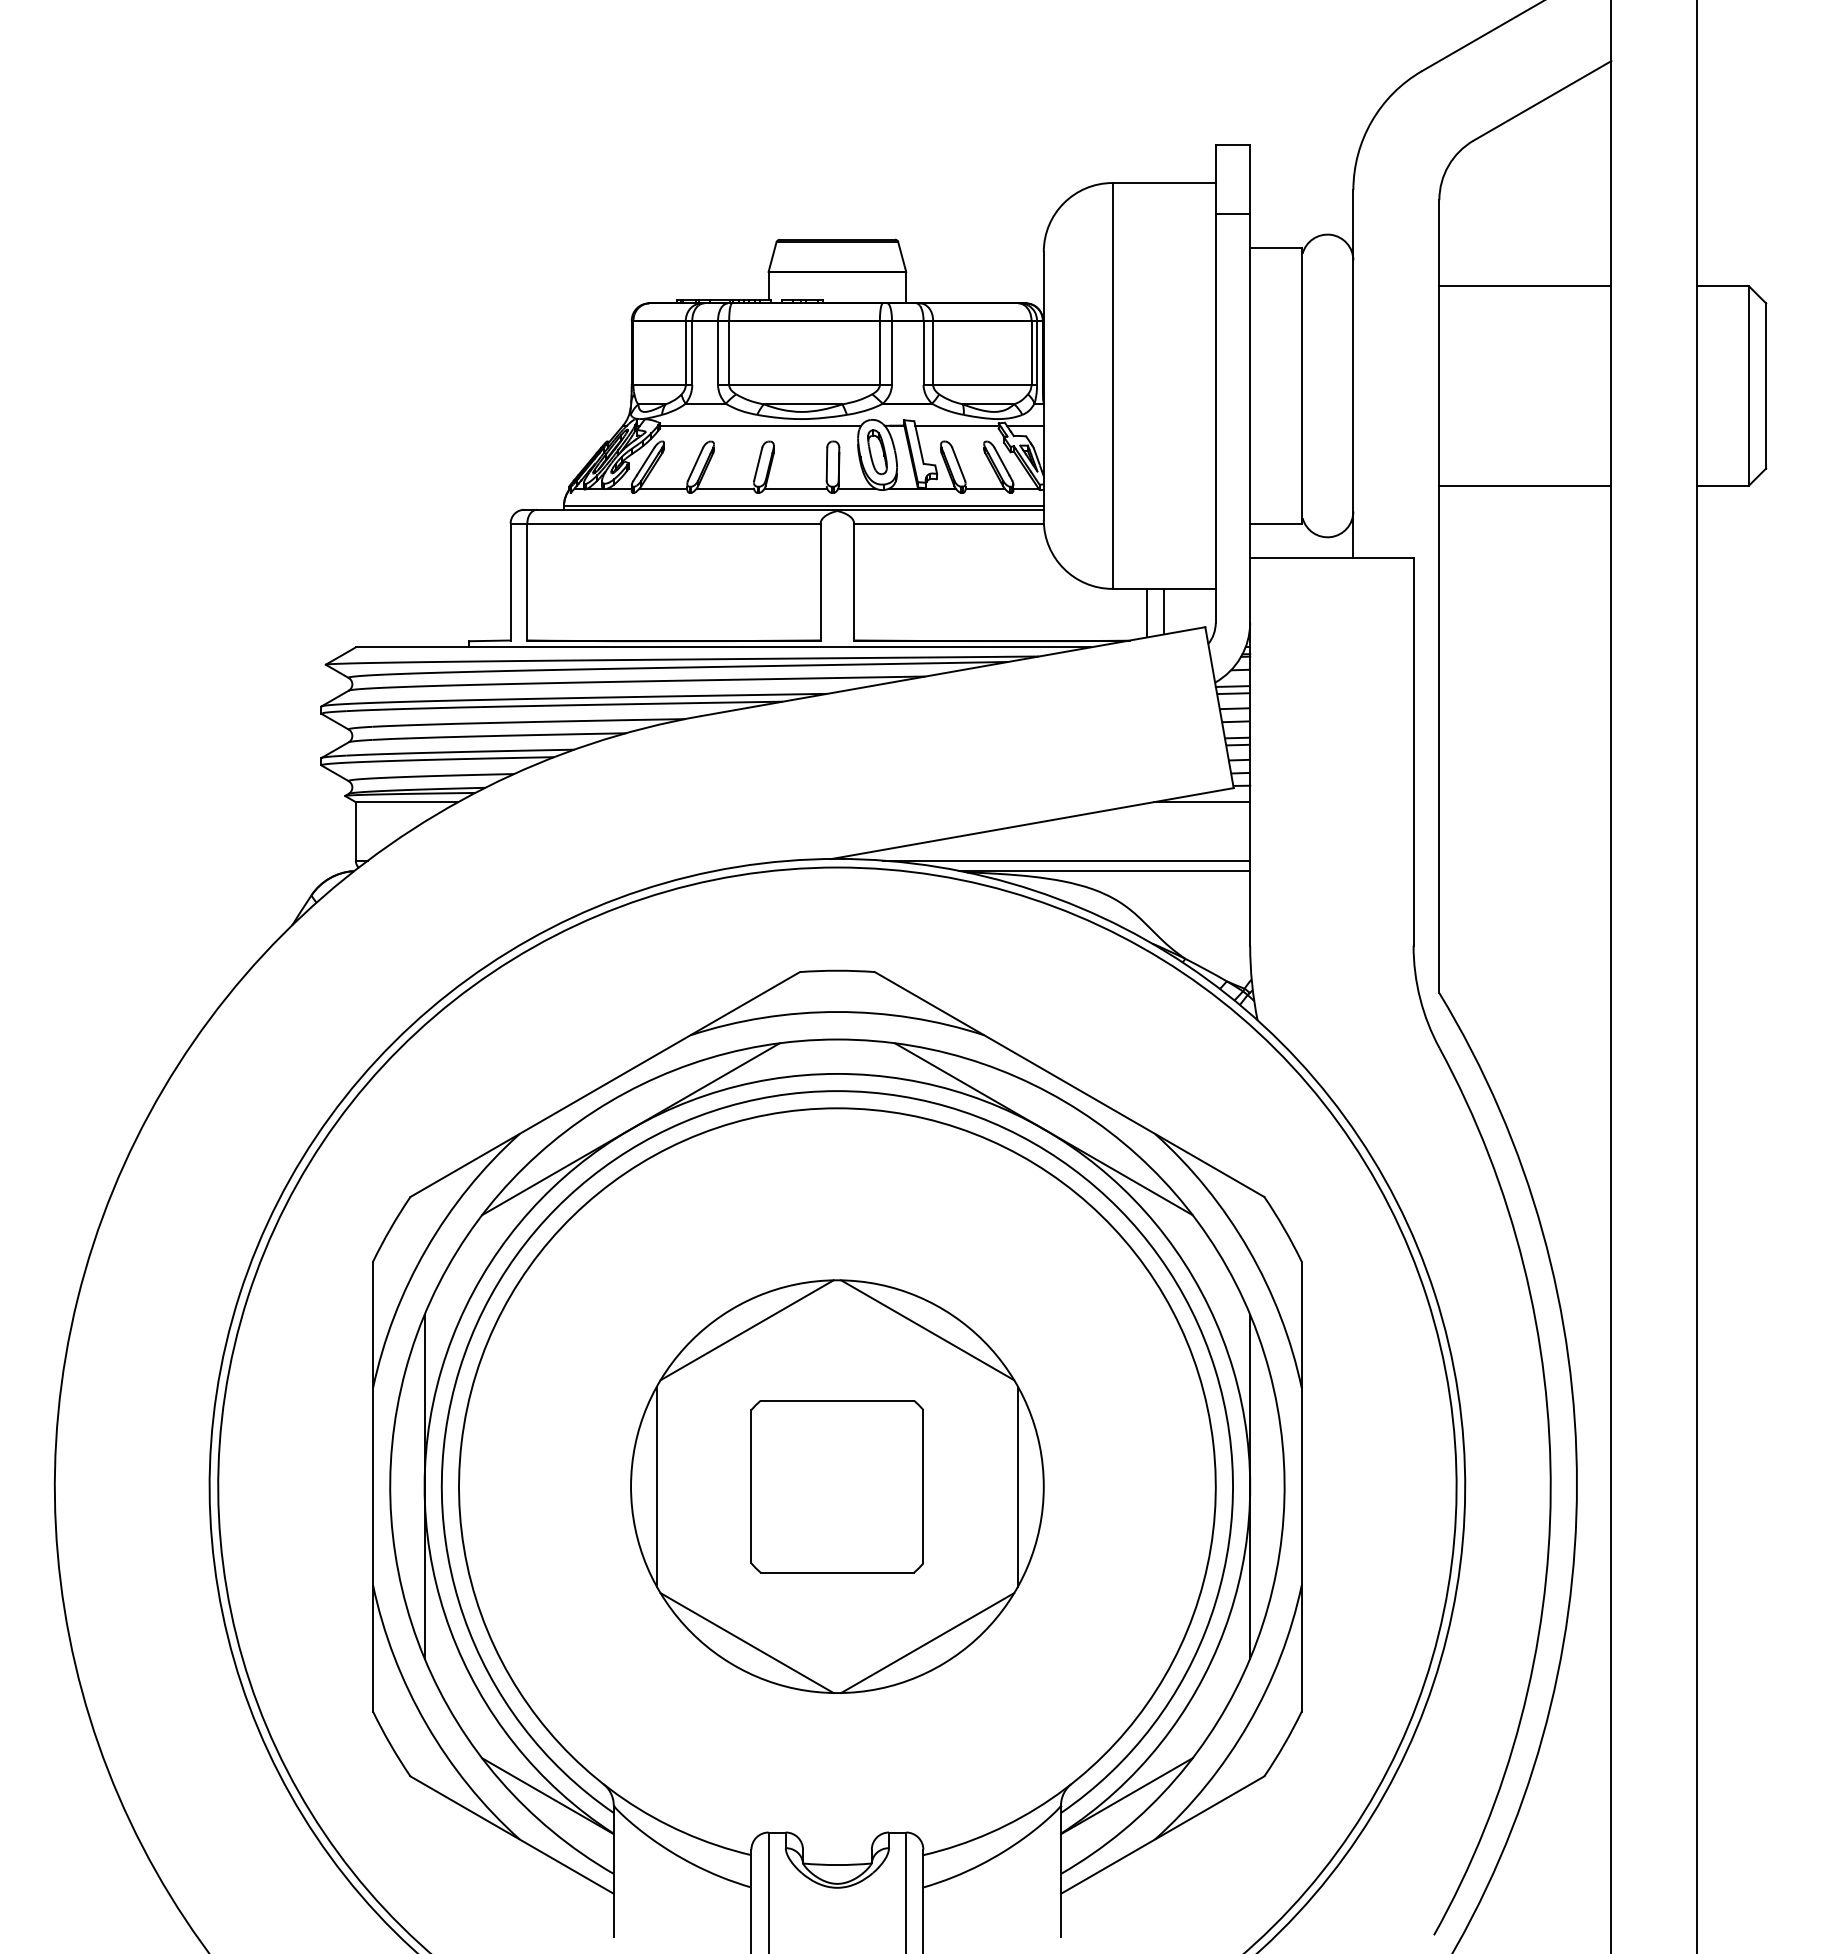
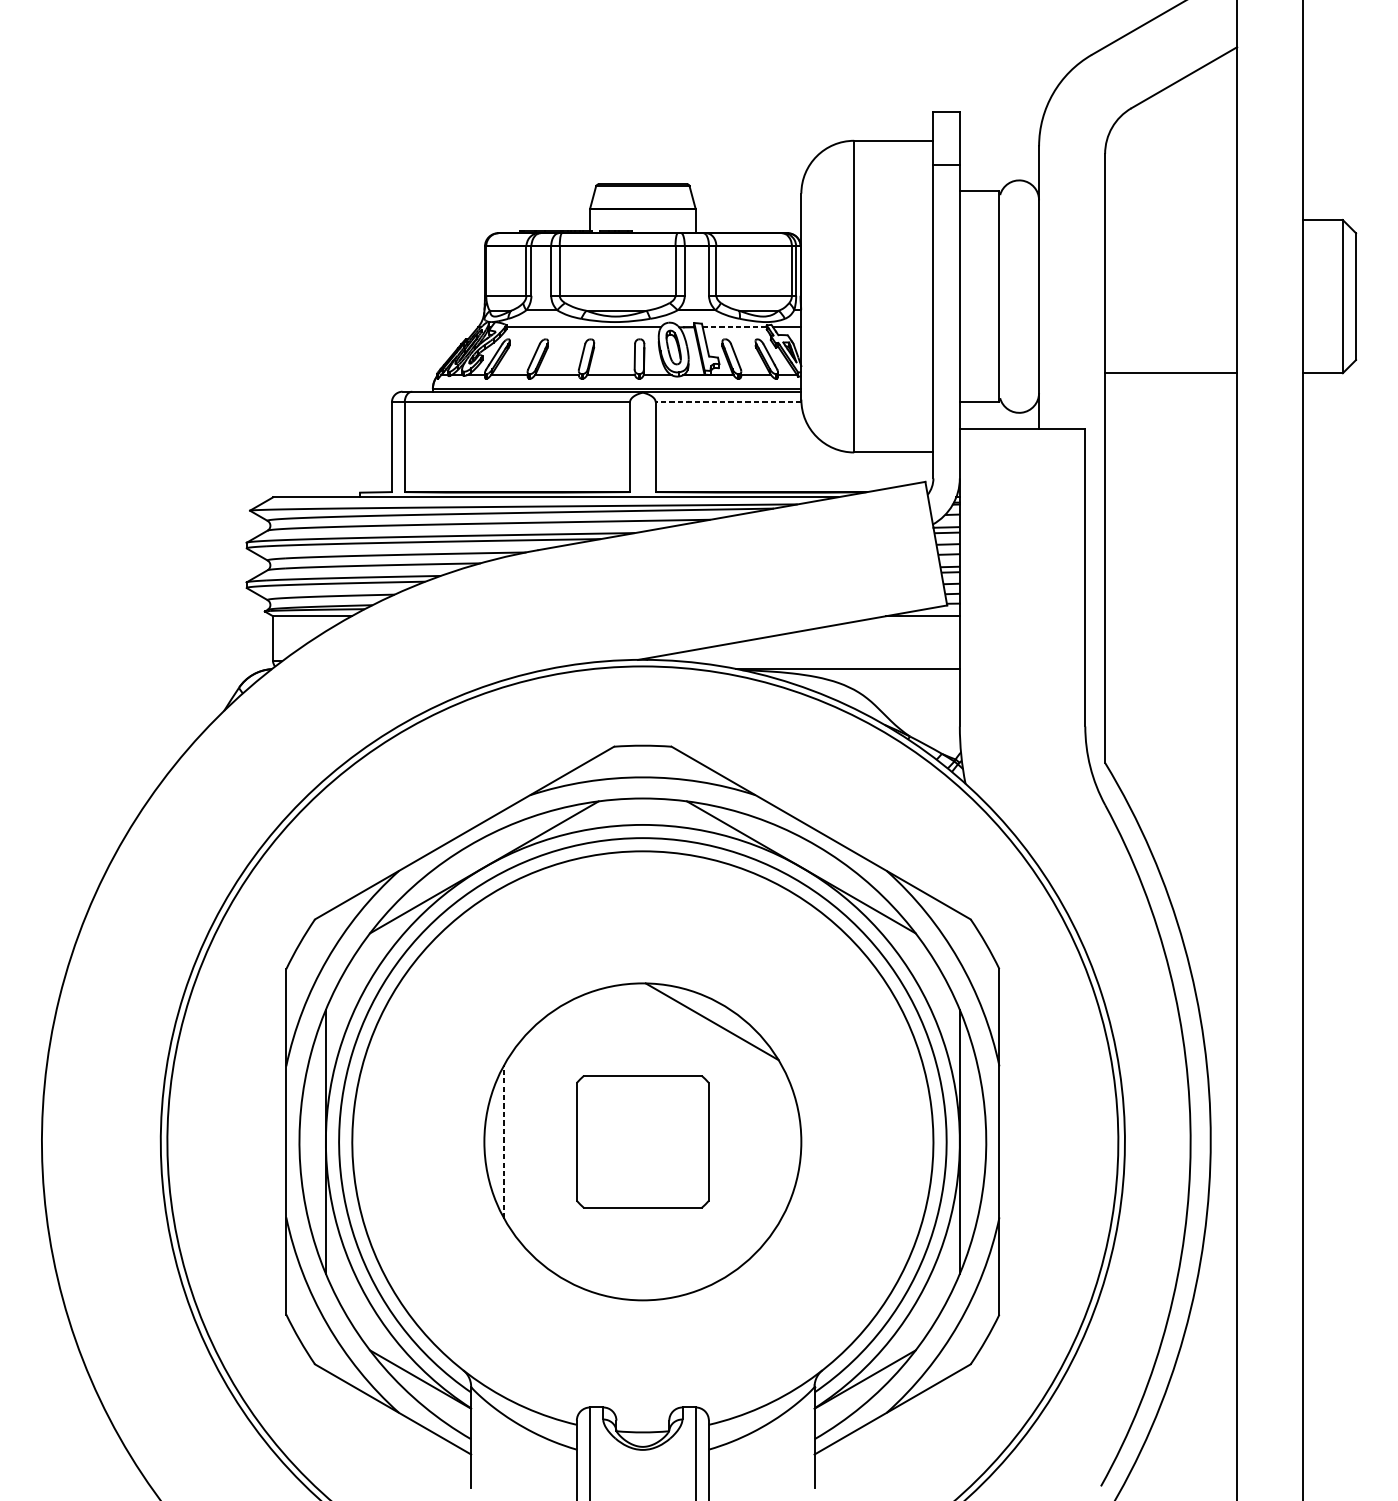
line: (1525, 286) -> (1171, 220), removed
line: (957, 425) -> (735, 327), solid -> dashed
line: (949, 523) -> (728, 402), solid -> dashed
line: (1164, 611) -> (894, 469), removed
line: (1147, 612) -> (880, 470), removed
line: (1066, 860) -> (818, 661), removed
line: (746, 1330) -> (573, 1021), removed
line: (656, 1486) -> (503, 1141), solid -> dashed
line: (1018, 1486) -> (781, 1141), removed
line: (746, 1643) -> (573, 1262), removed
line: (927, 1643) -> (712, 1262), removed

